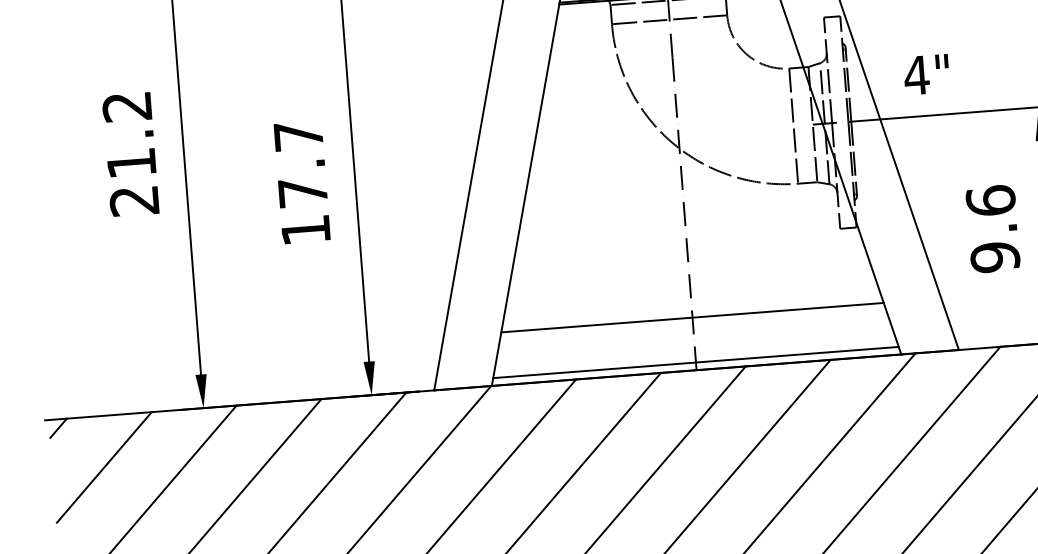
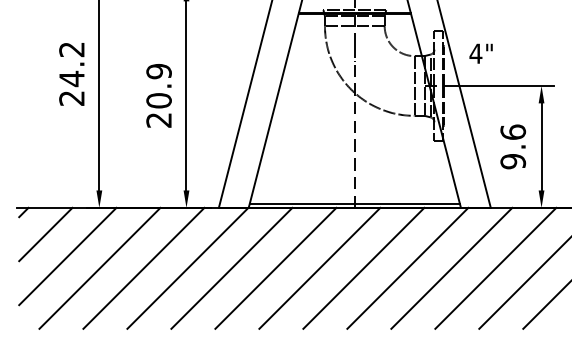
text: (925, 74) -> (480, 53), moved
text: (130, 162) -> (71, 78), 21.2 -> 24.2
text: (301, 182) -> (158, 95), 17.7 -> 20.9
line: (691, 317) -> (354, 180), removed

